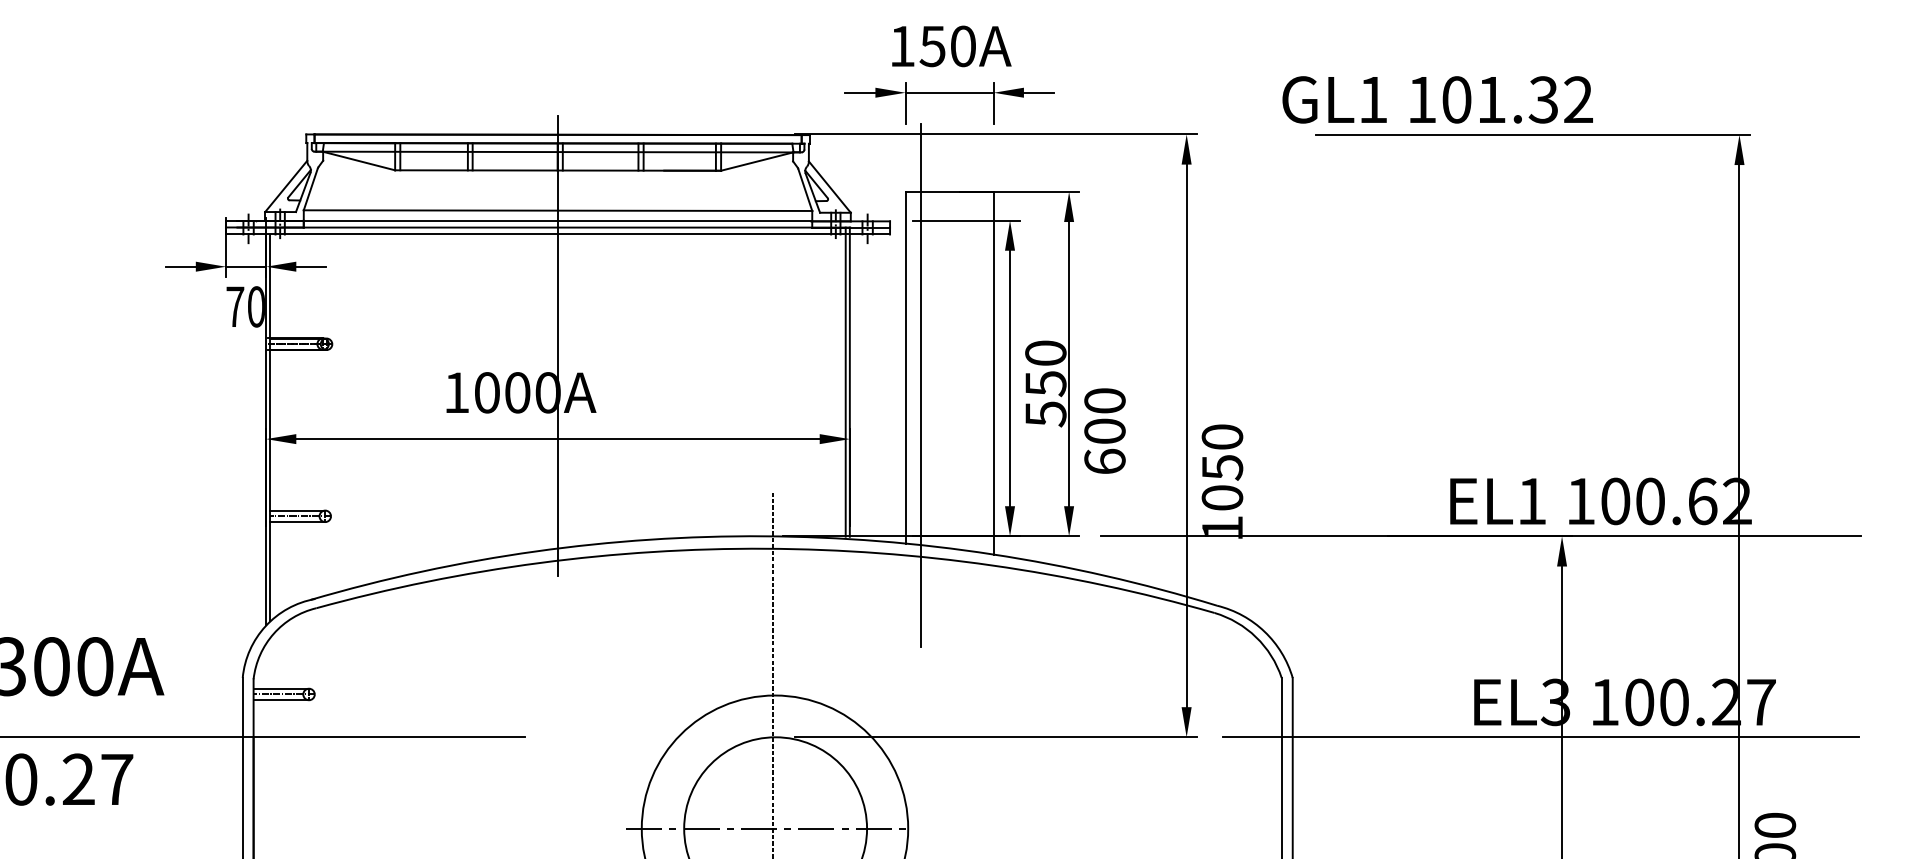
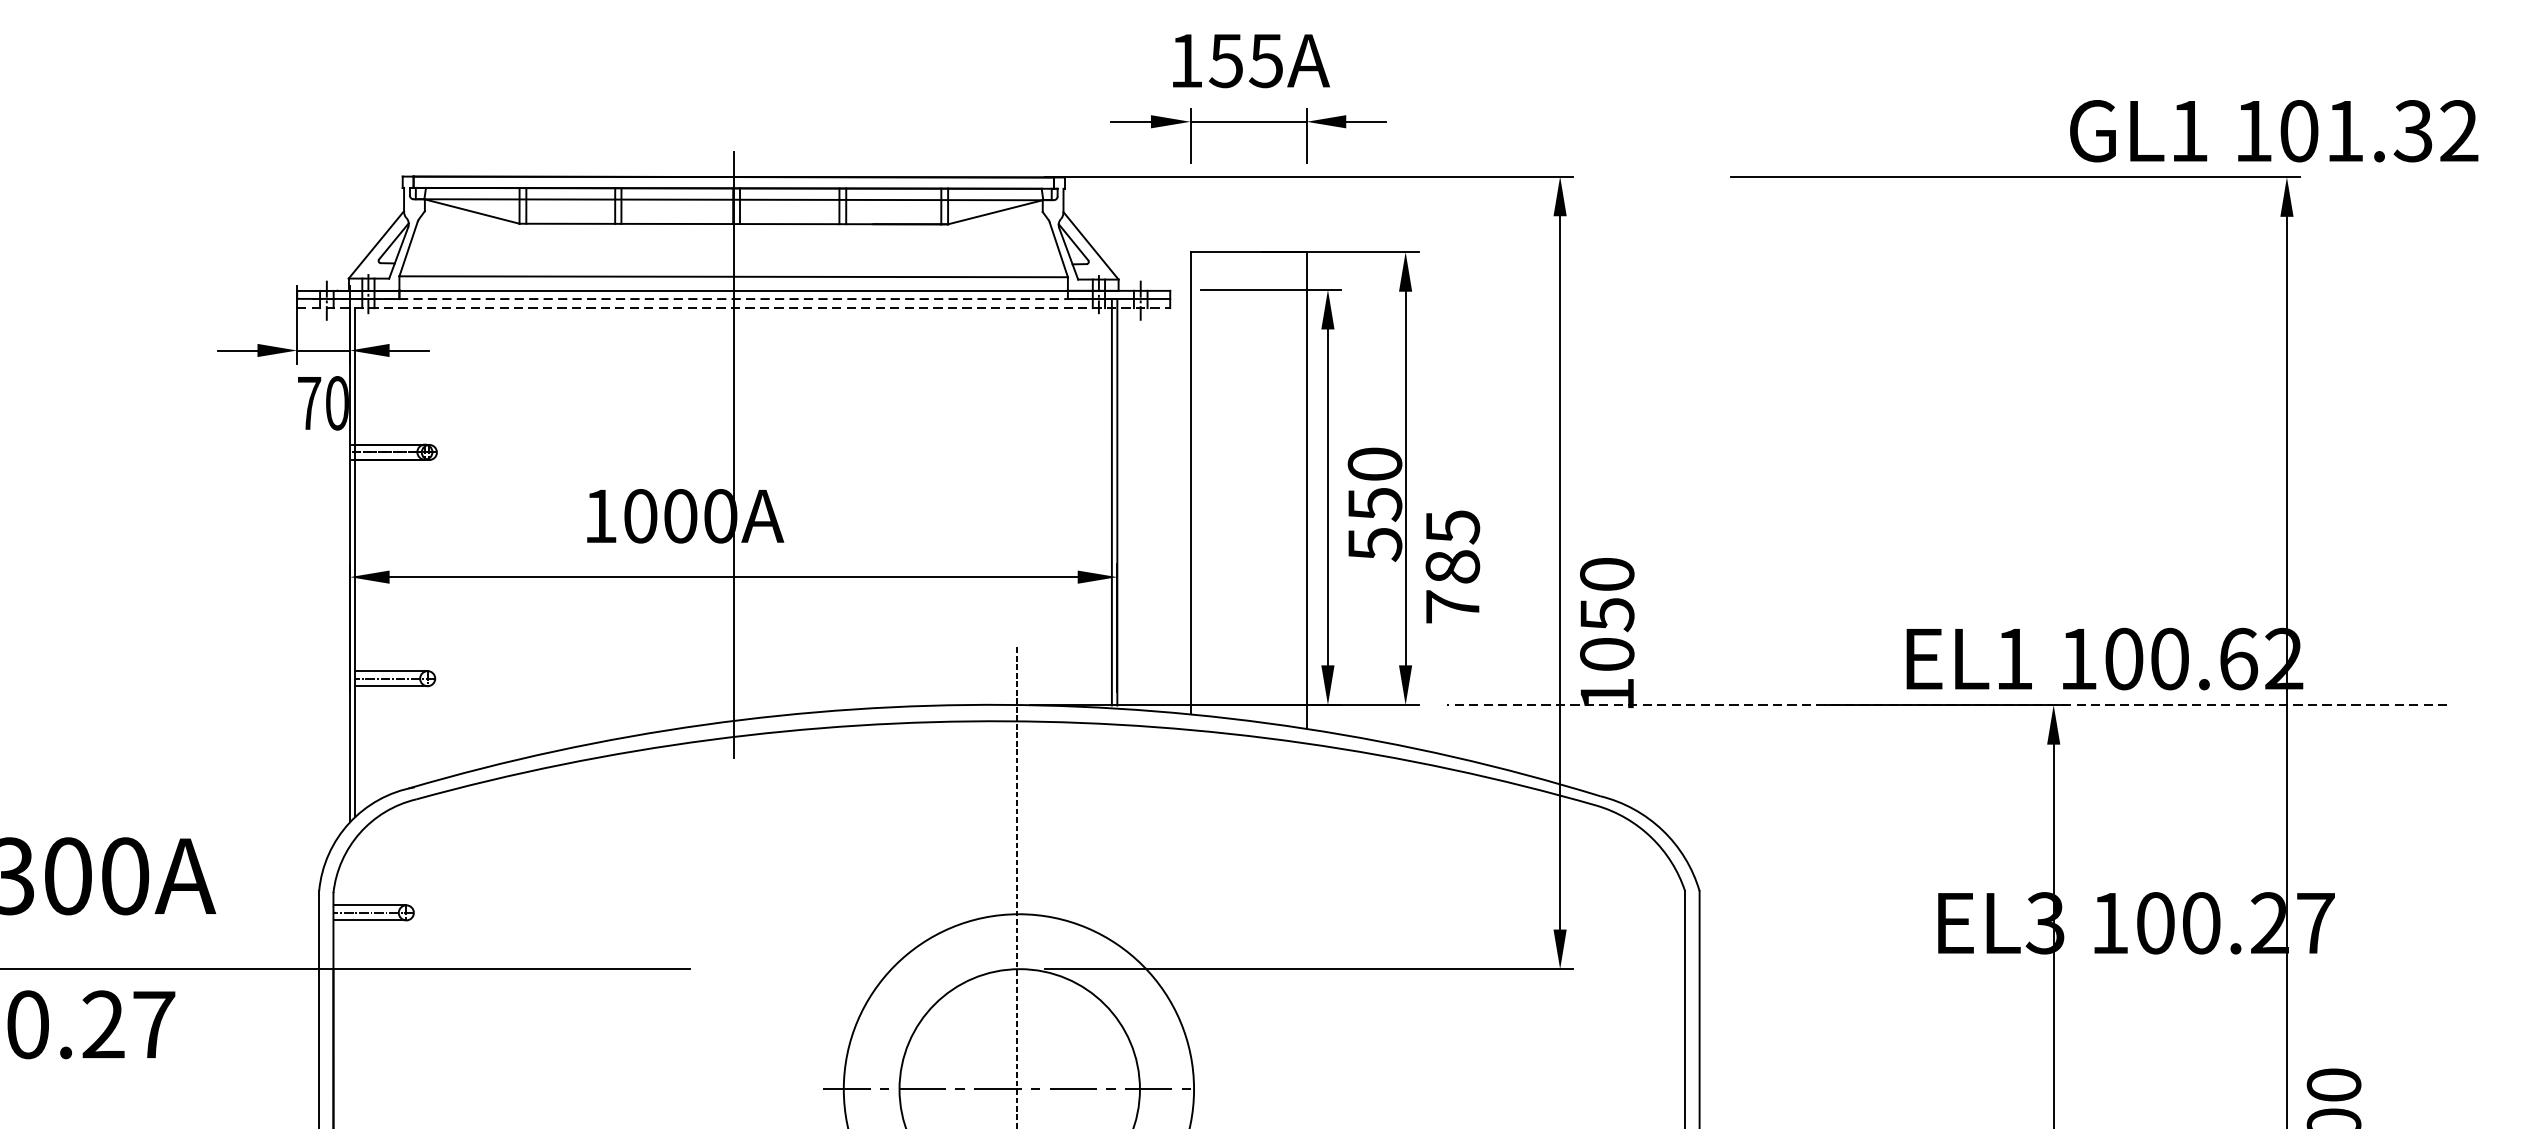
text: (962, 46) -> (1265, 60), 150A -> 155A
text: (1437, 99) -> (2273, 130), moved
line: (544, 227) -> (715, 298), solid -> dashed
line: (558, 234) -> (734, 308), solid -> dashed
line: (921, 385) -> (1211, 506), removed
text: (1104, 431) -> (1452, 567), 600 -> 785
line: (1480, 536) -> (1946, 705), solid -> dashed
line: (1541, 737) -> (2026, 969), removed

